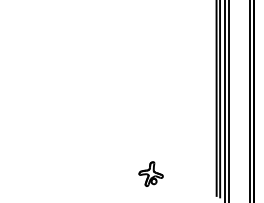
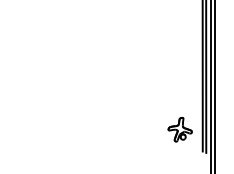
part: (150, 173) -> (179, 129), moved

